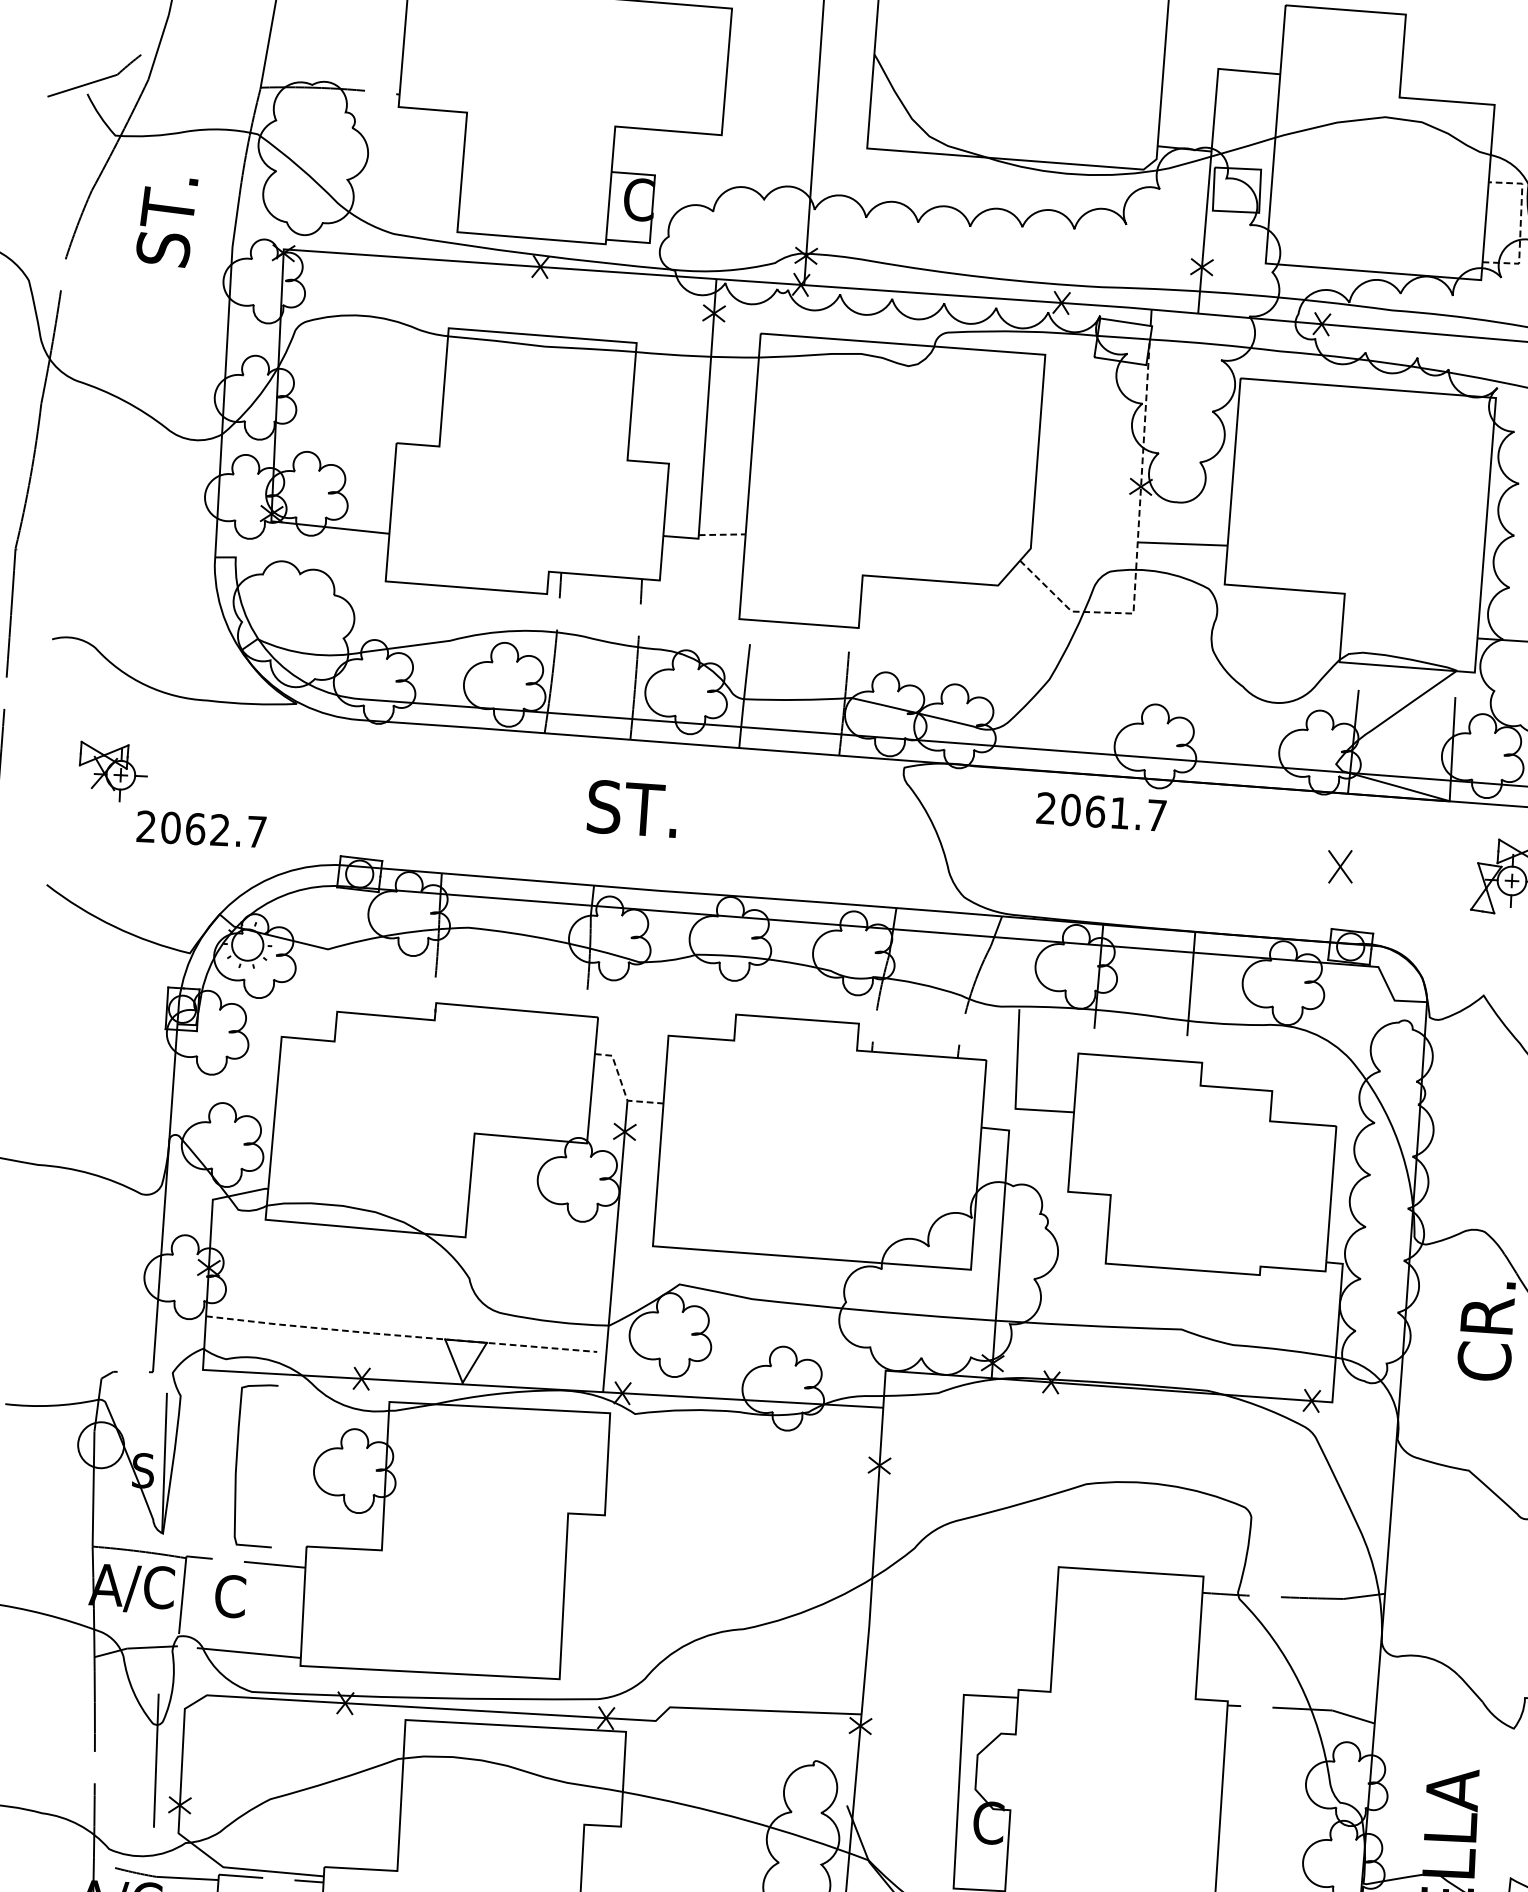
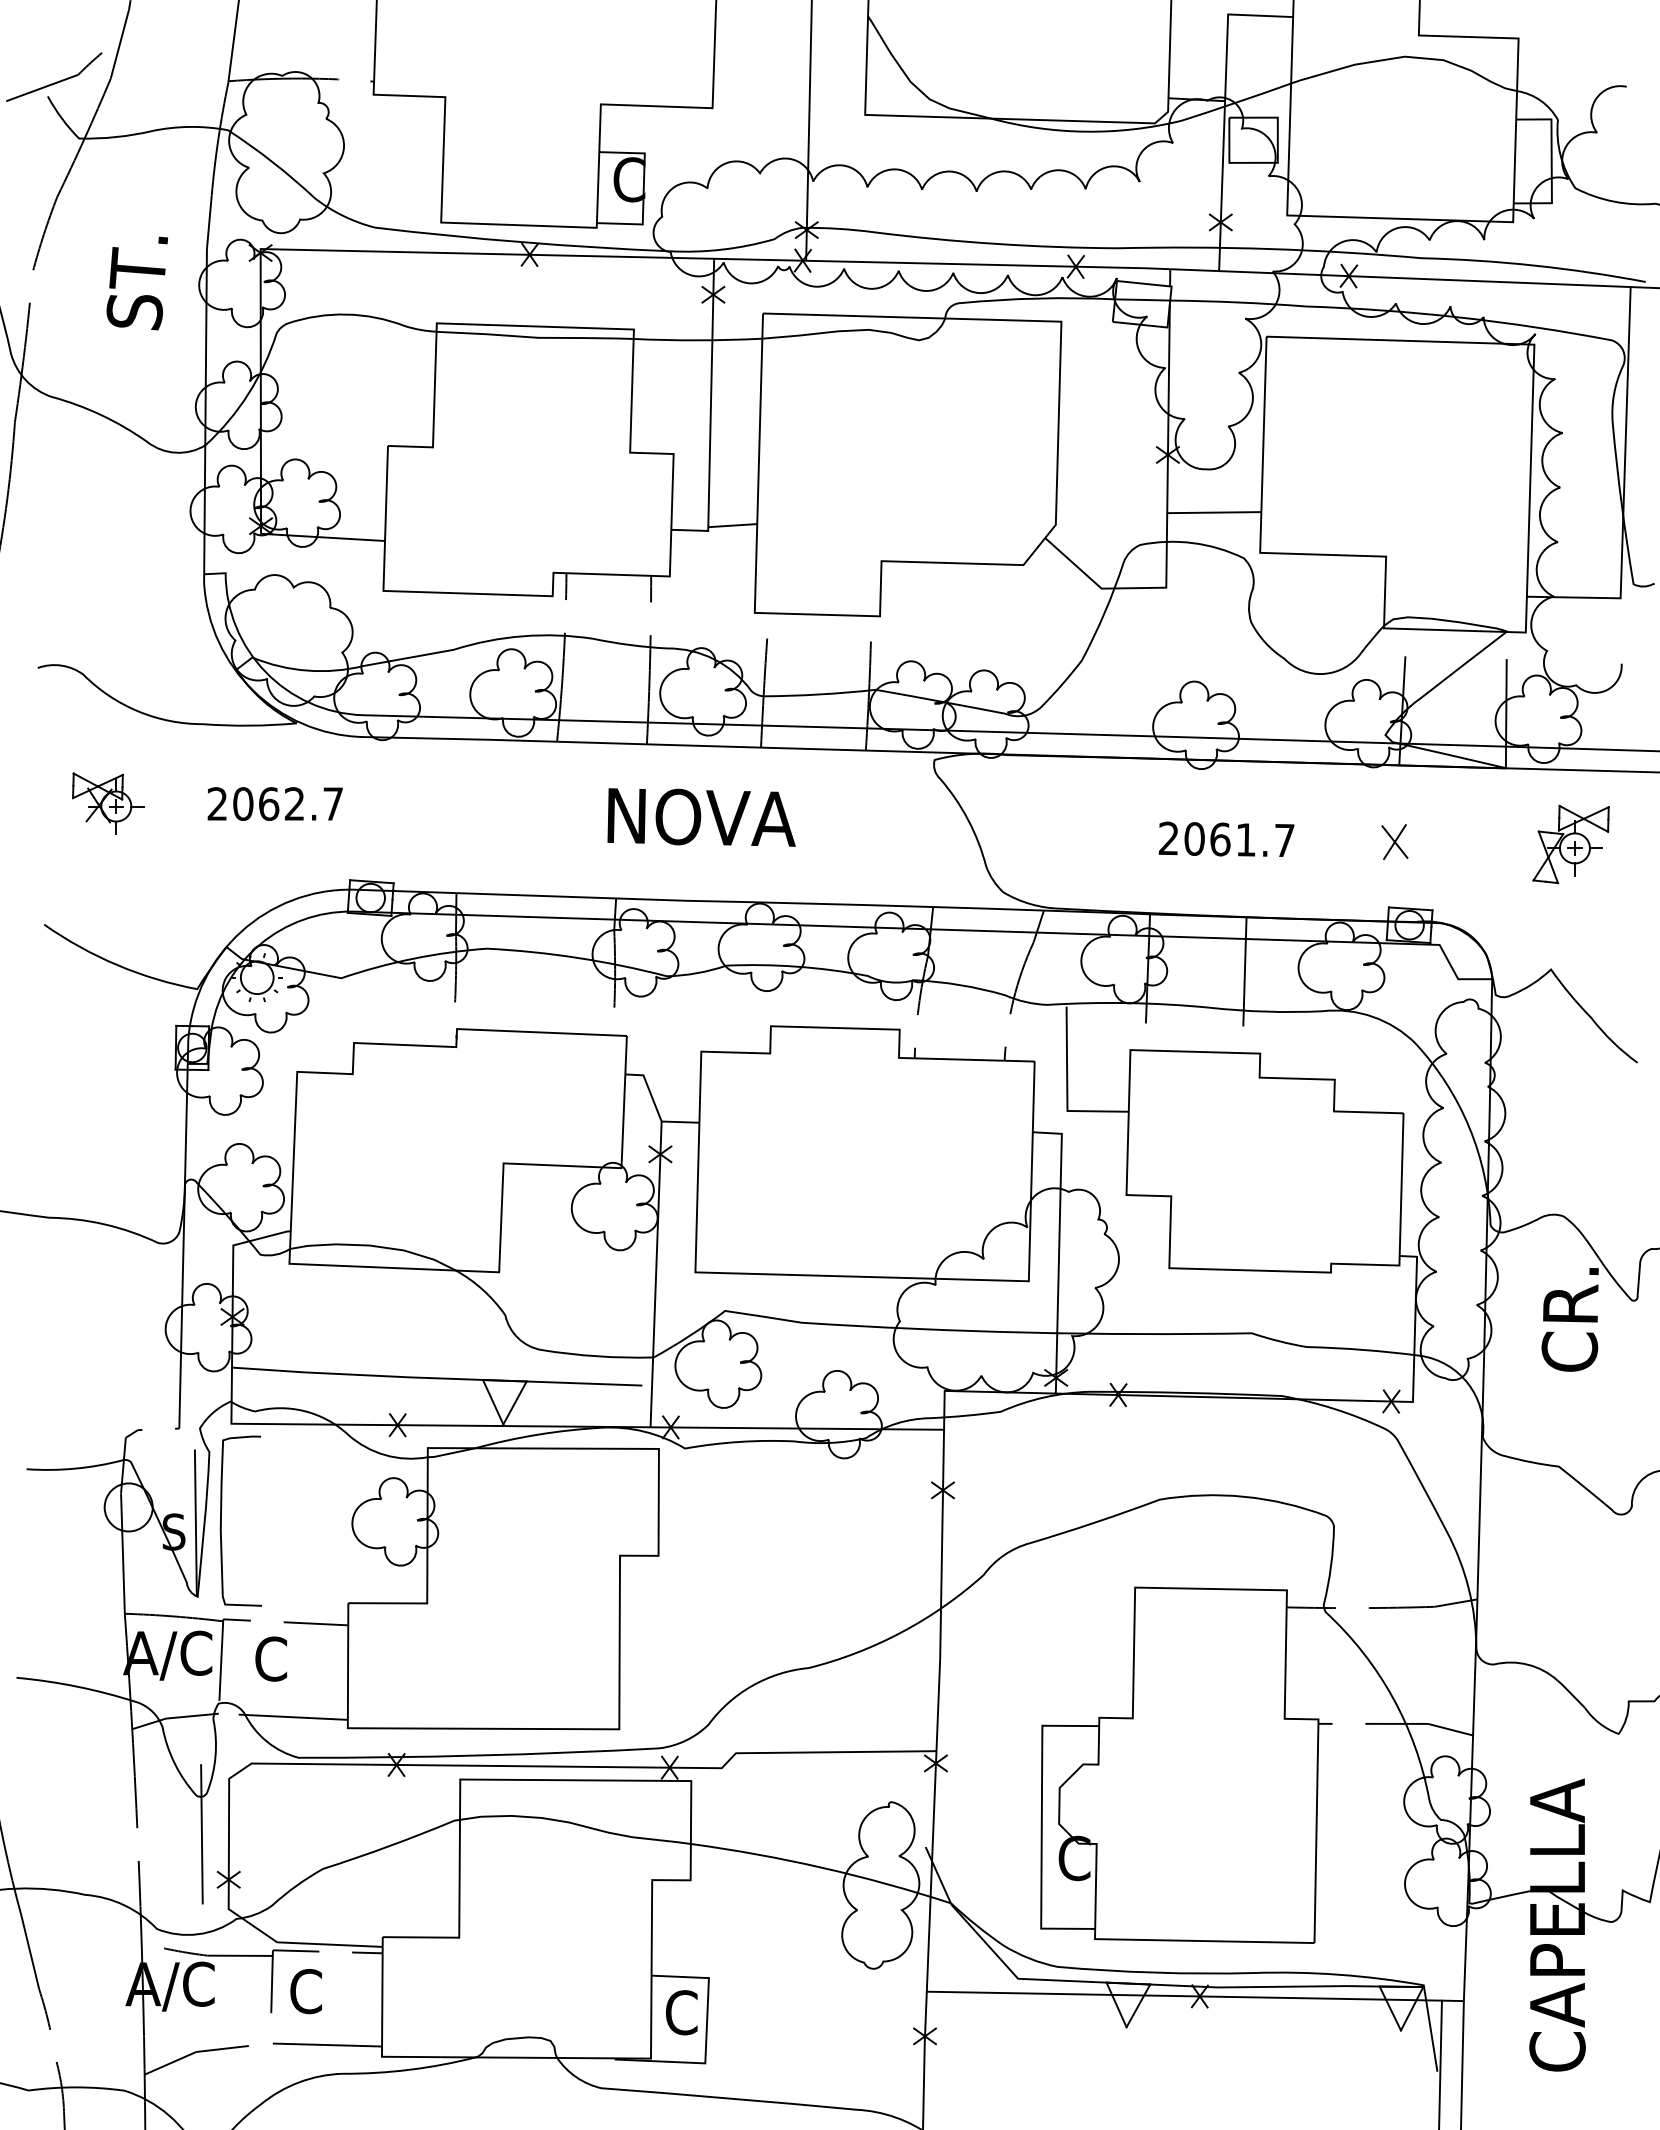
text: (166, 222) -> (136, 283), moved
line: (1520, 224) -> (1551, 162), dashed -> solid
line: (721, 534) -> (732, 525), dashed -> solid
line: (1137, 545) -> (1167, 516), dashed -> solid
text: (1101, 810) -> (1226, 838), moved
text: (678, 811) -> (700, 816), ST. -> NOVA
text: (200, 828) -> (274, 803), moved
line: (623, 1087) -> (656, 1107), dashed -> solid
line: (399, 1335) -> (435, 1378), dashed -> solid
curve: (236, 1464) -> (221, 1520), moved

